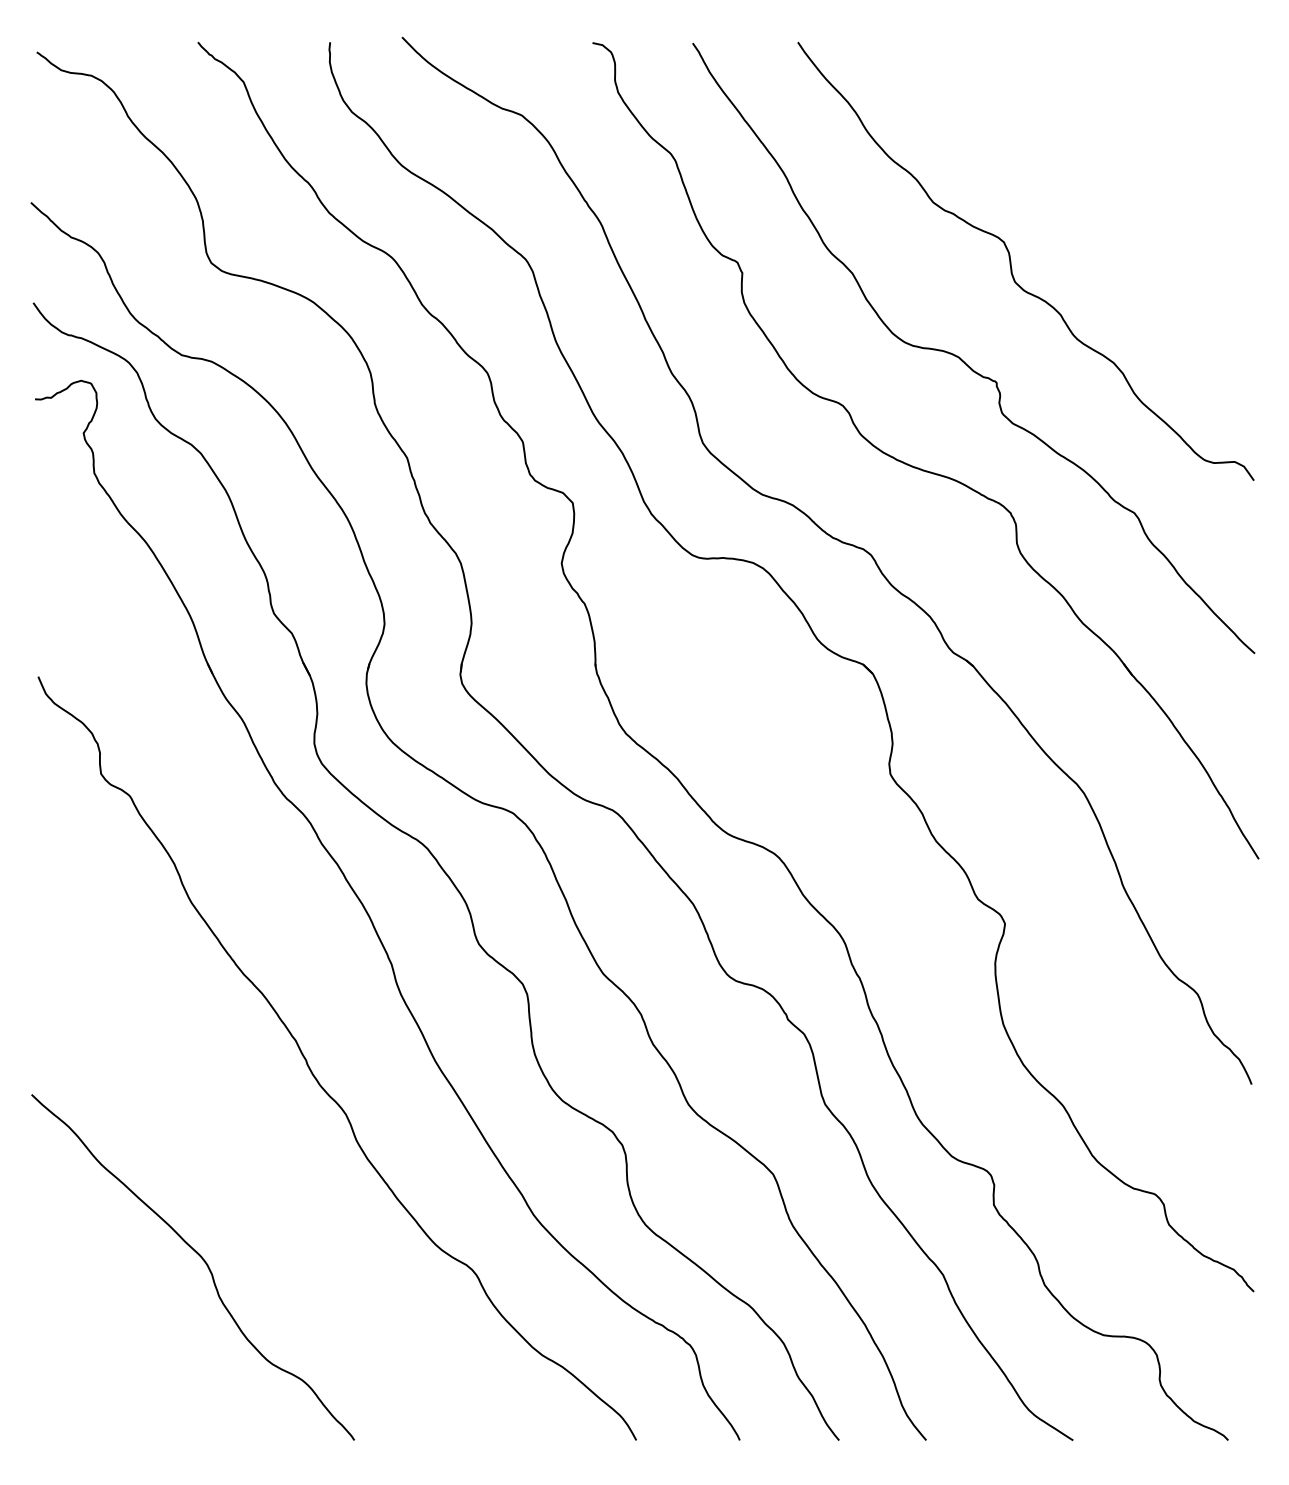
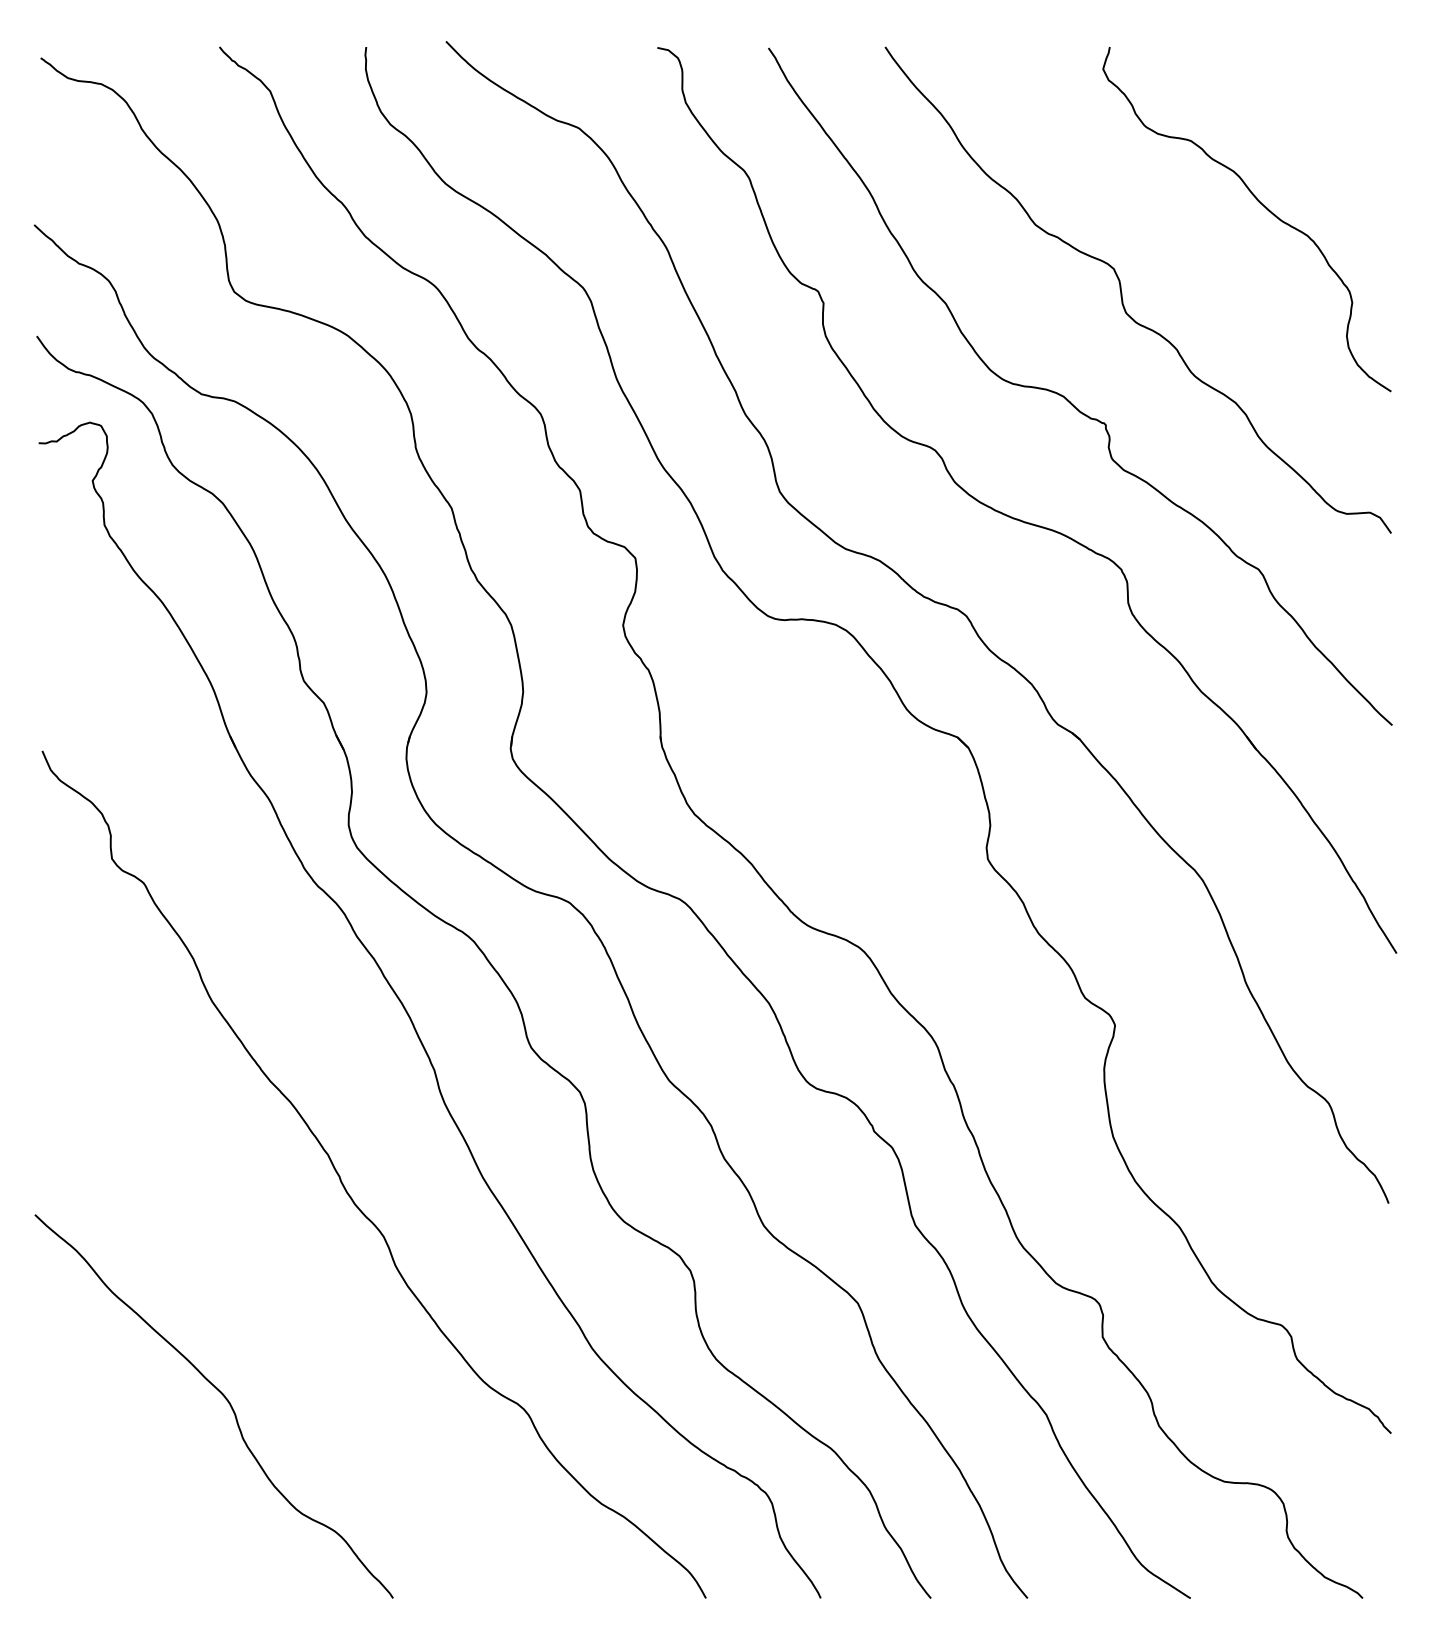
curve: (1136, 184) -> (1260, 204), added

